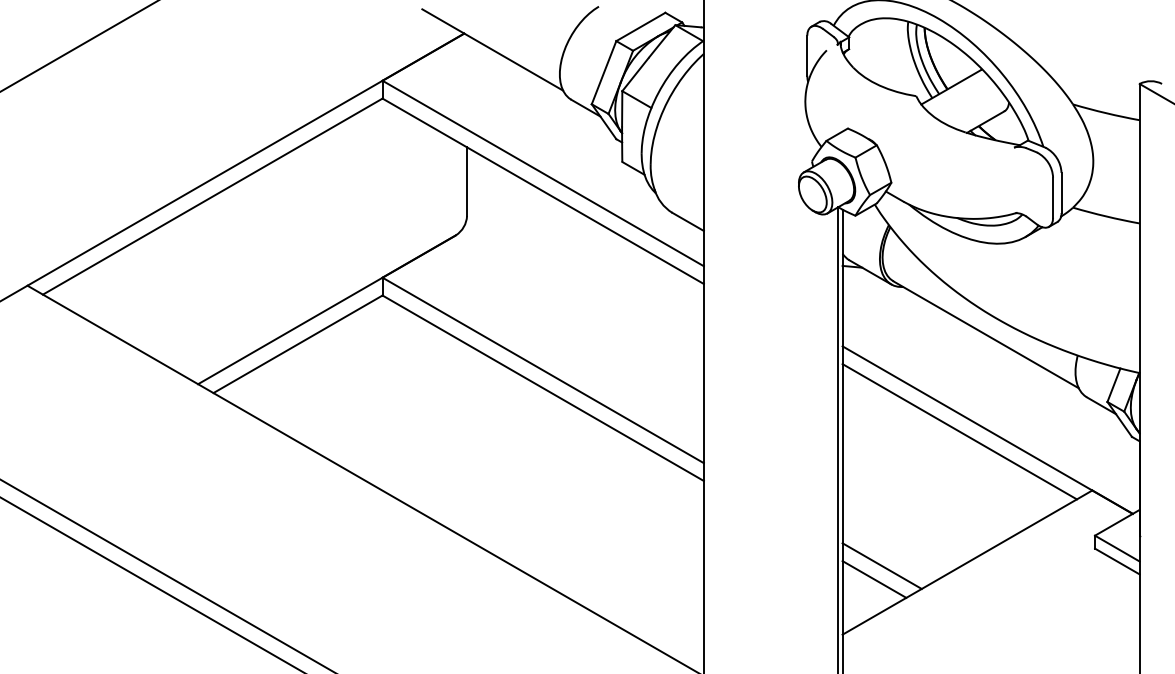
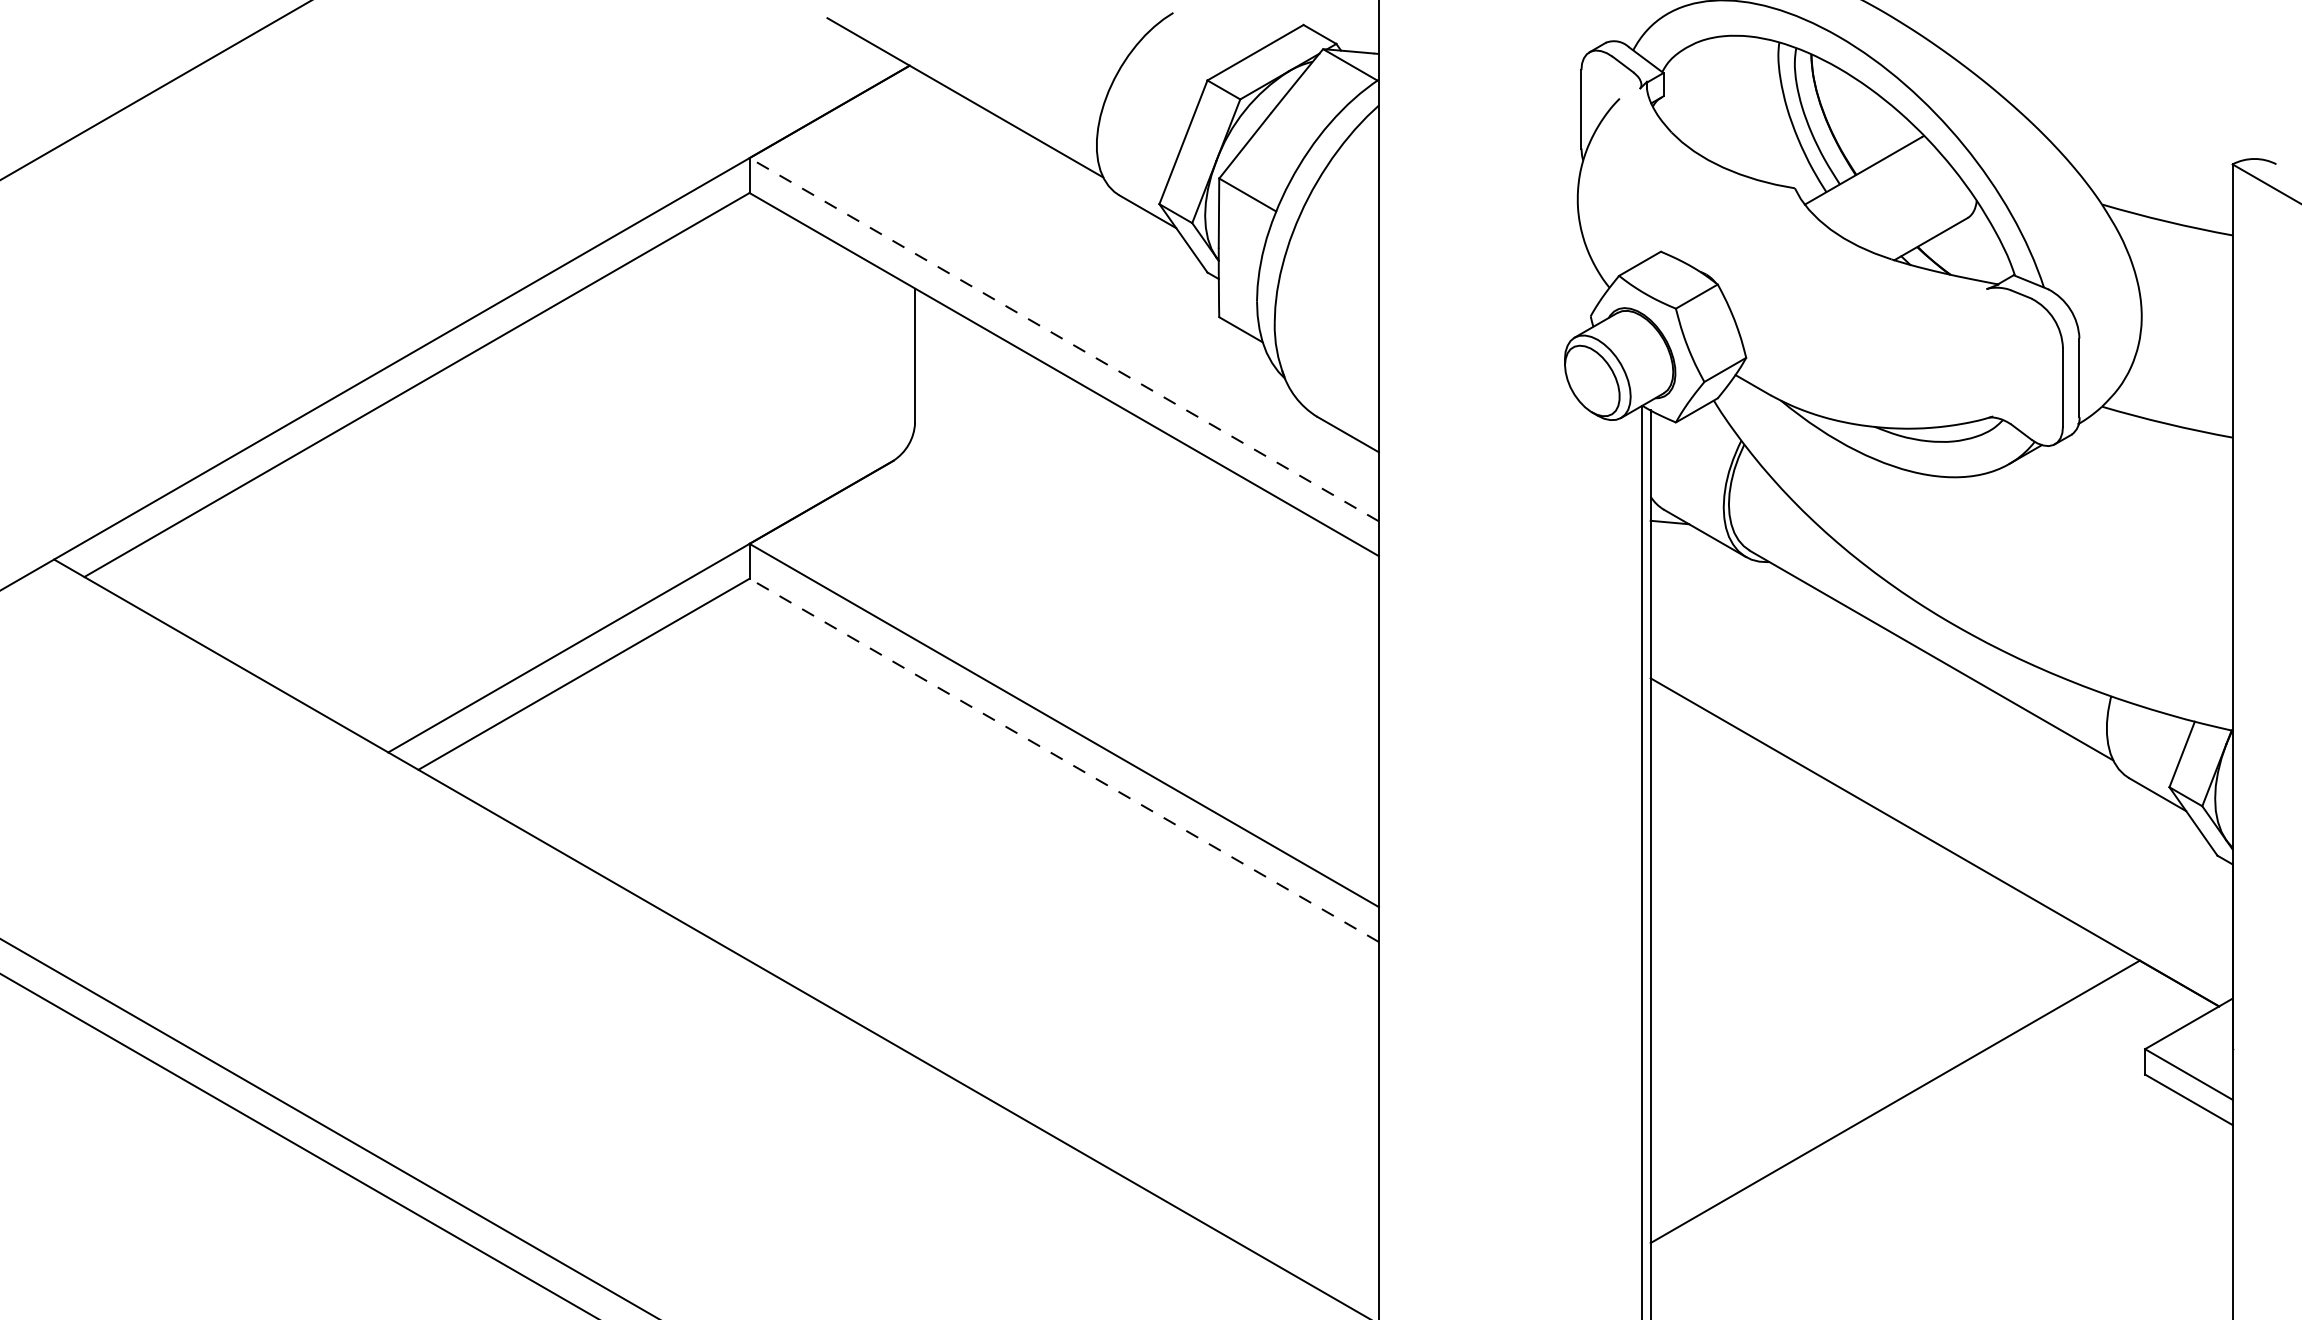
line: (543, 173) -> (1064, 339), solid -> dashed
line: (543, 388) -> (1064, 760), solid -> dashed
line: (959, 431) -> (1879, 845), removed
line: (881, 565) -> (1726, 1107), removed
line: (874, 579) -> (1713, 1134), removed

